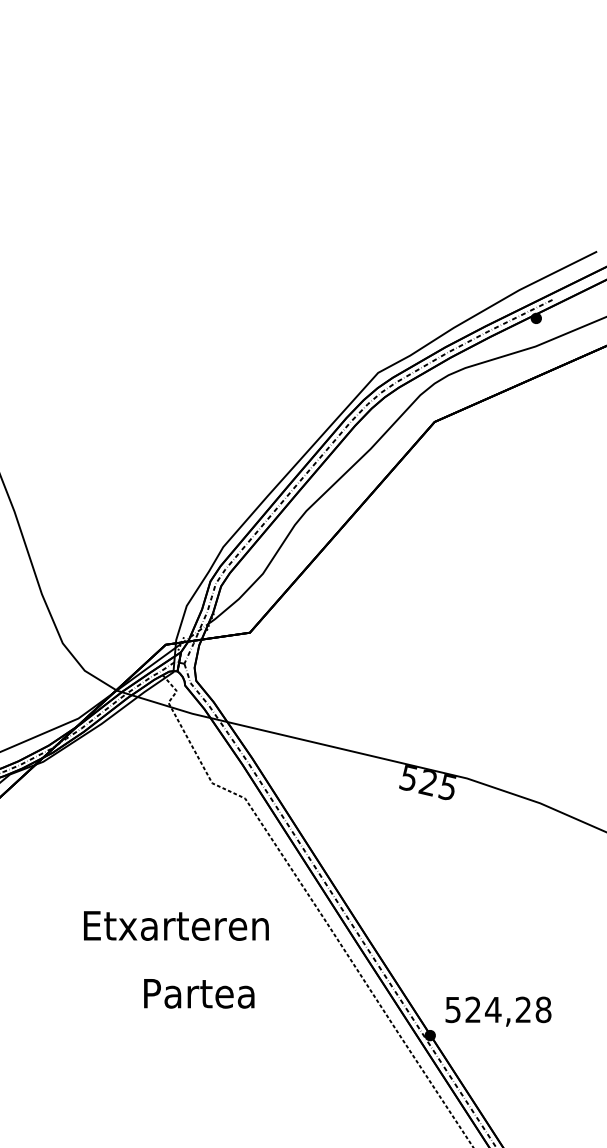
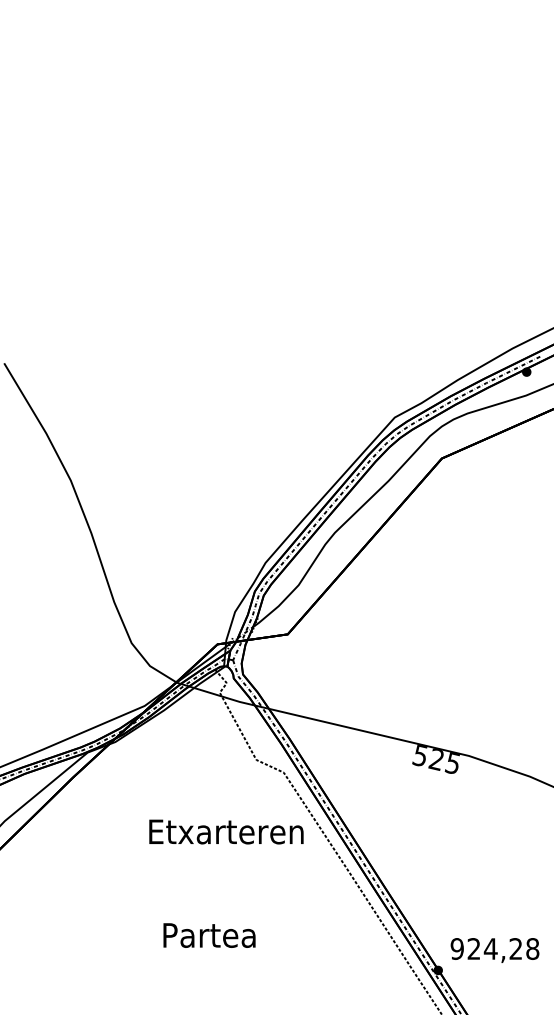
text: (176, 925) -> (226, 831), moved
text: (199, 993) -> (209, 935), moved
text: (452, 1009) -> (456, 948), 524,28 -> 924,28

